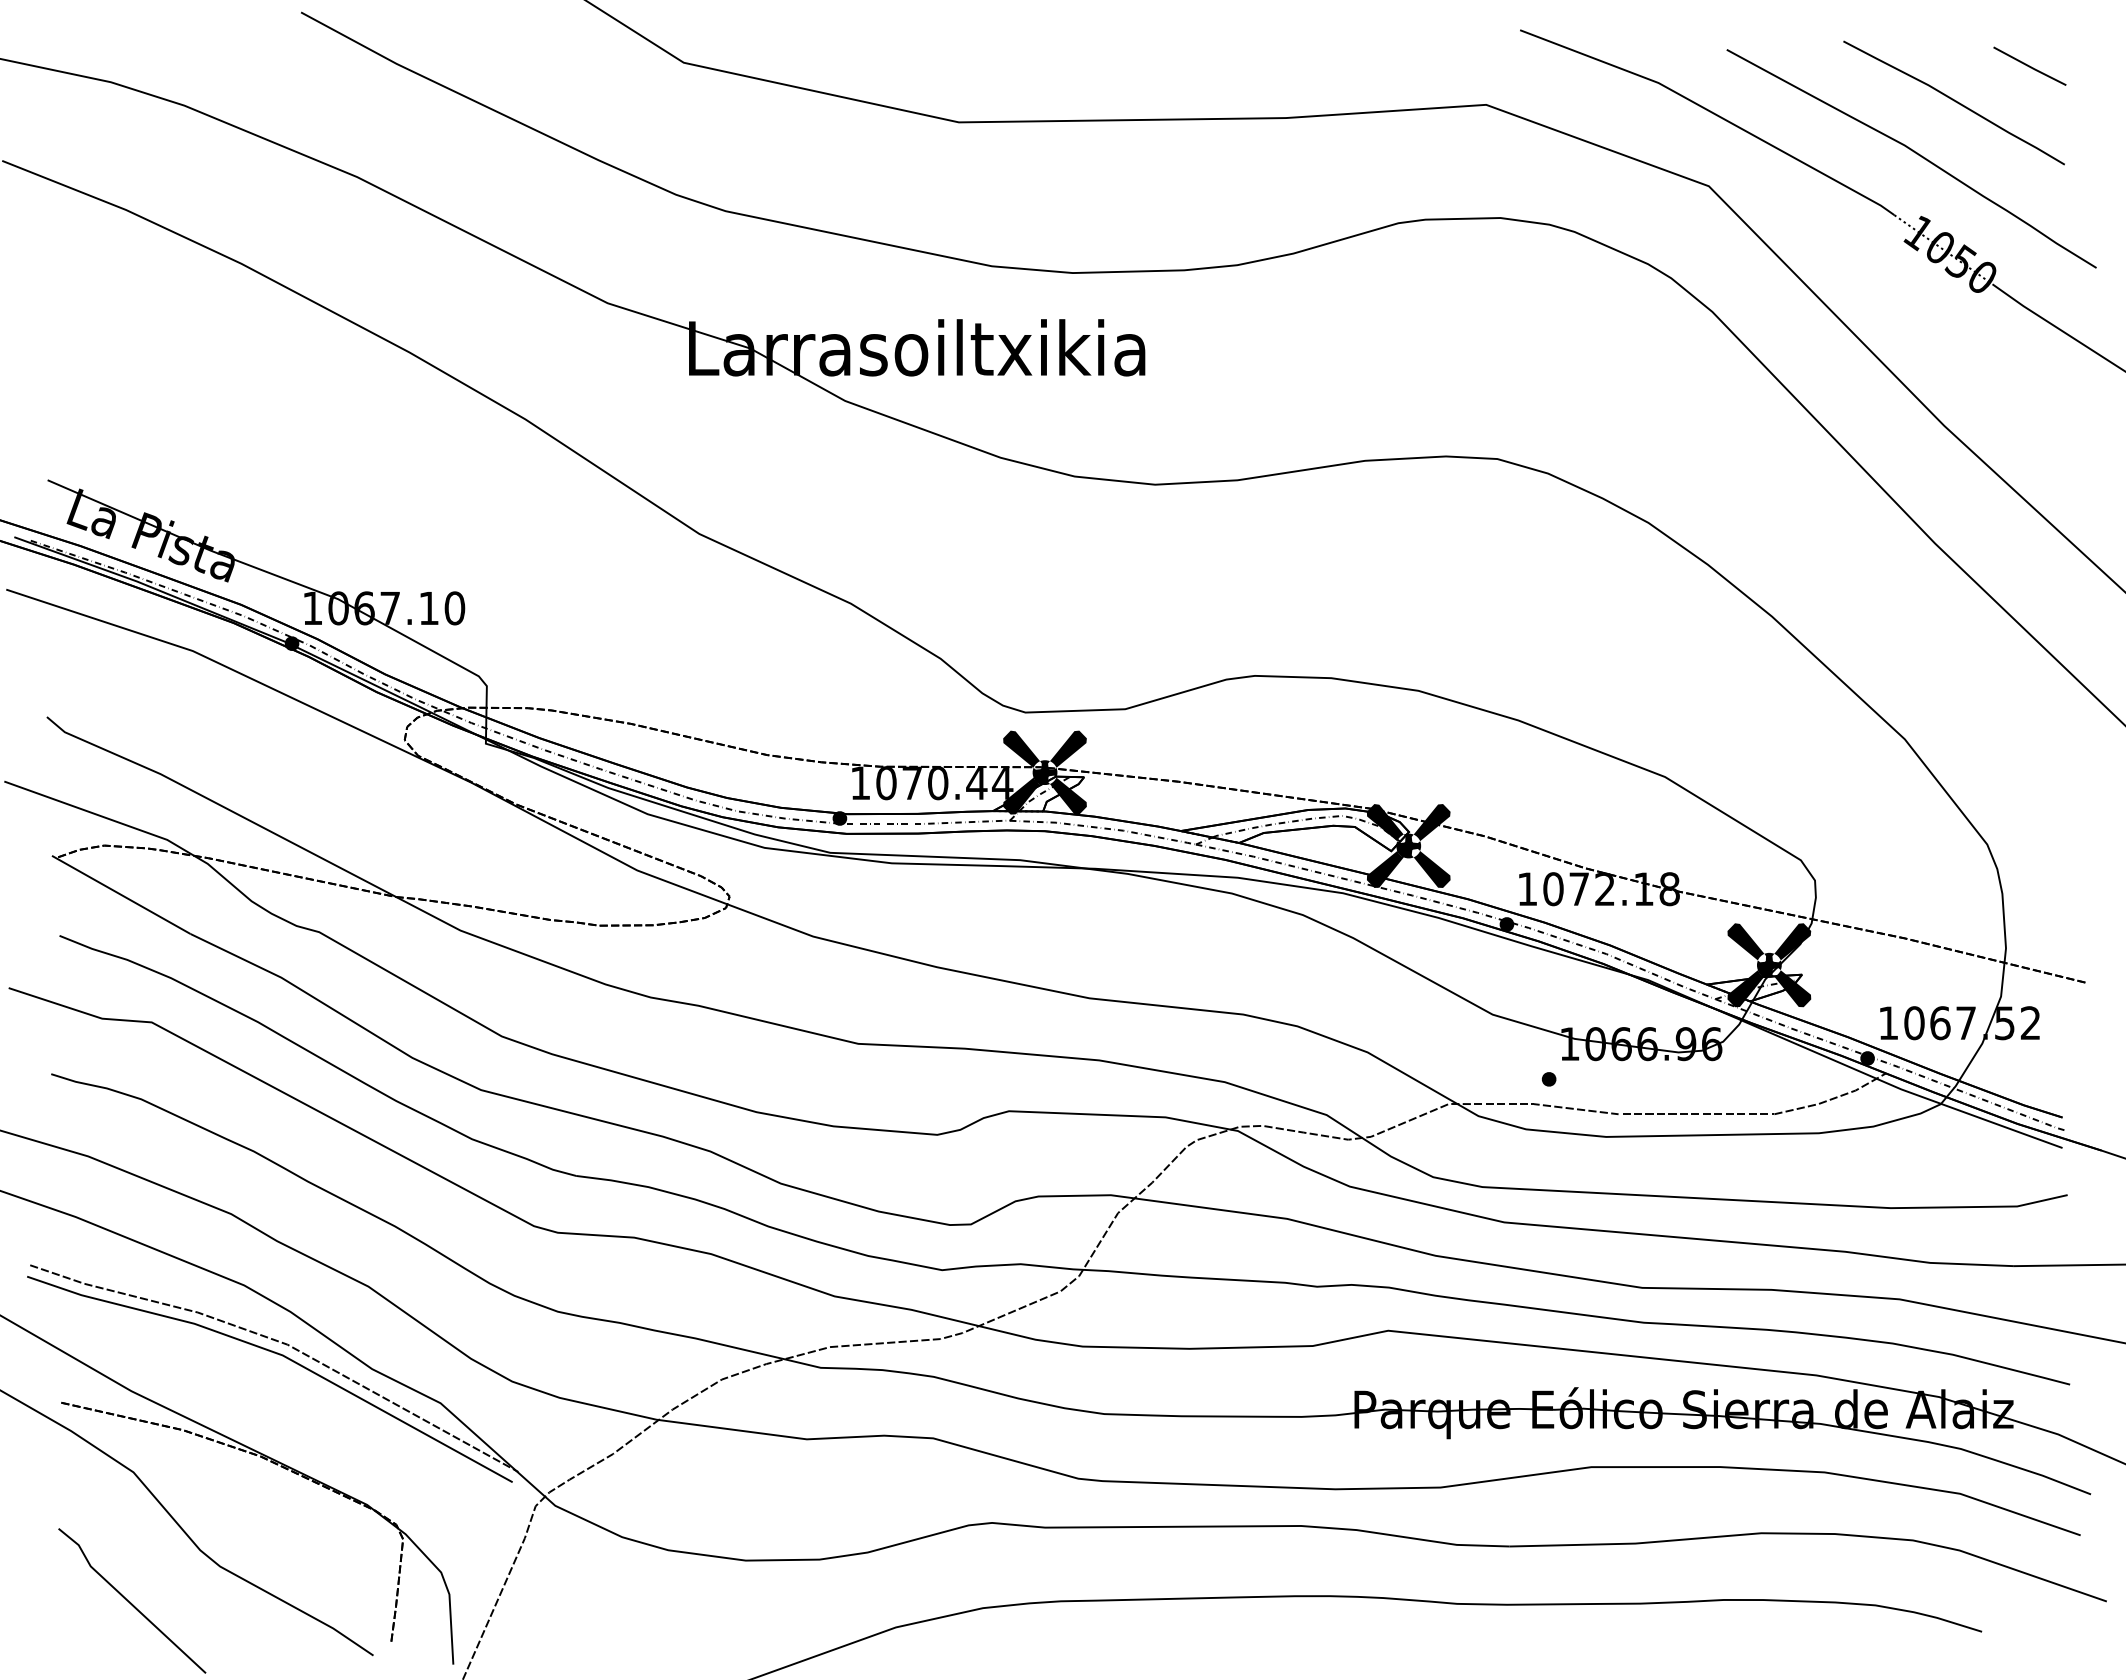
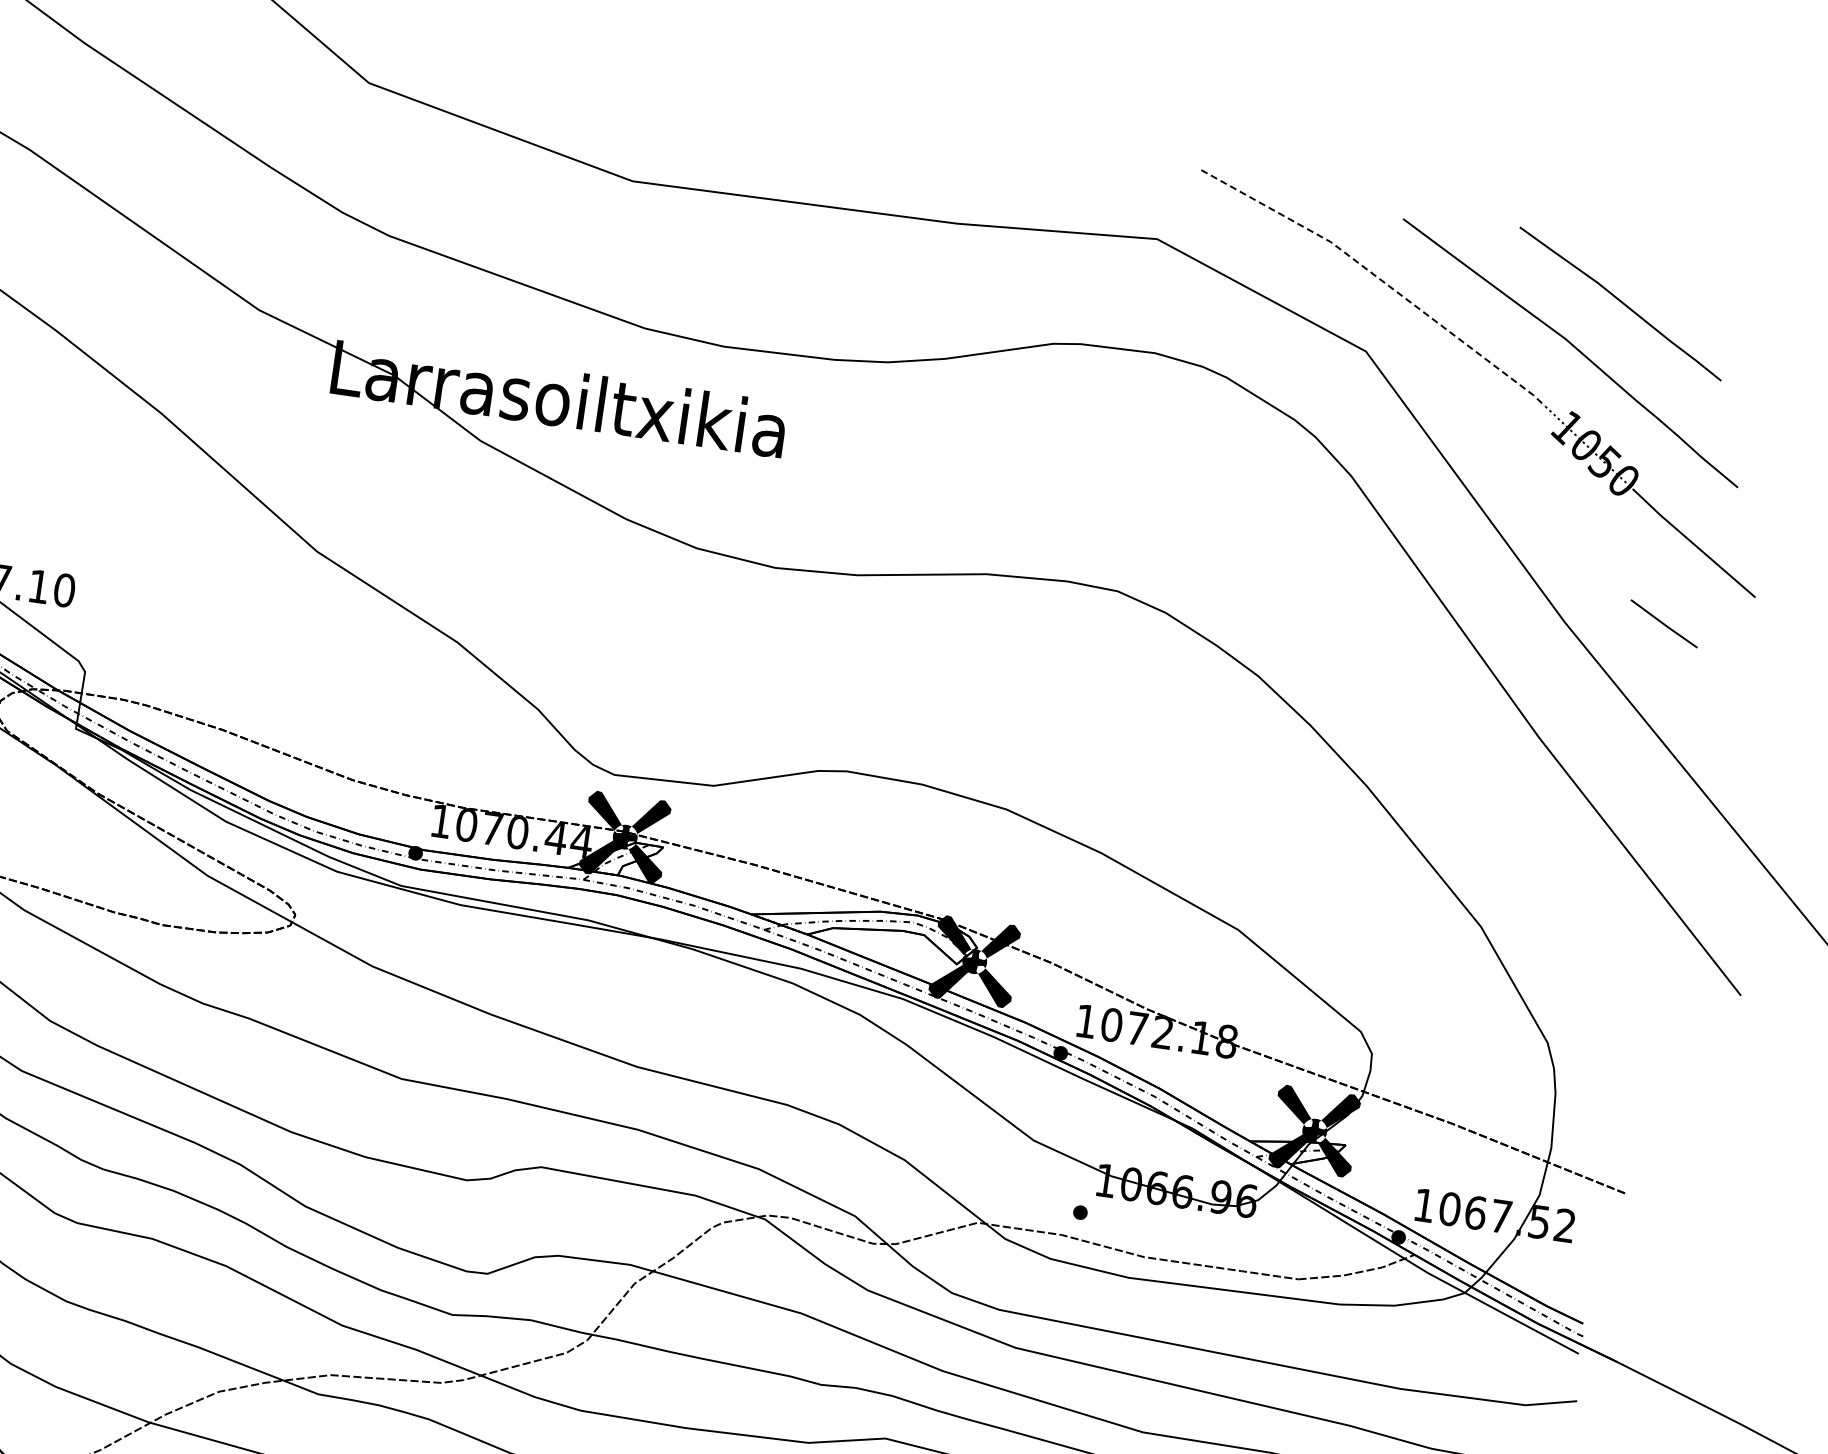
line: (2029, 65) -> (1663, 623), moved
line: (1711, 112) -> (1379, 278), solid -> dashed

